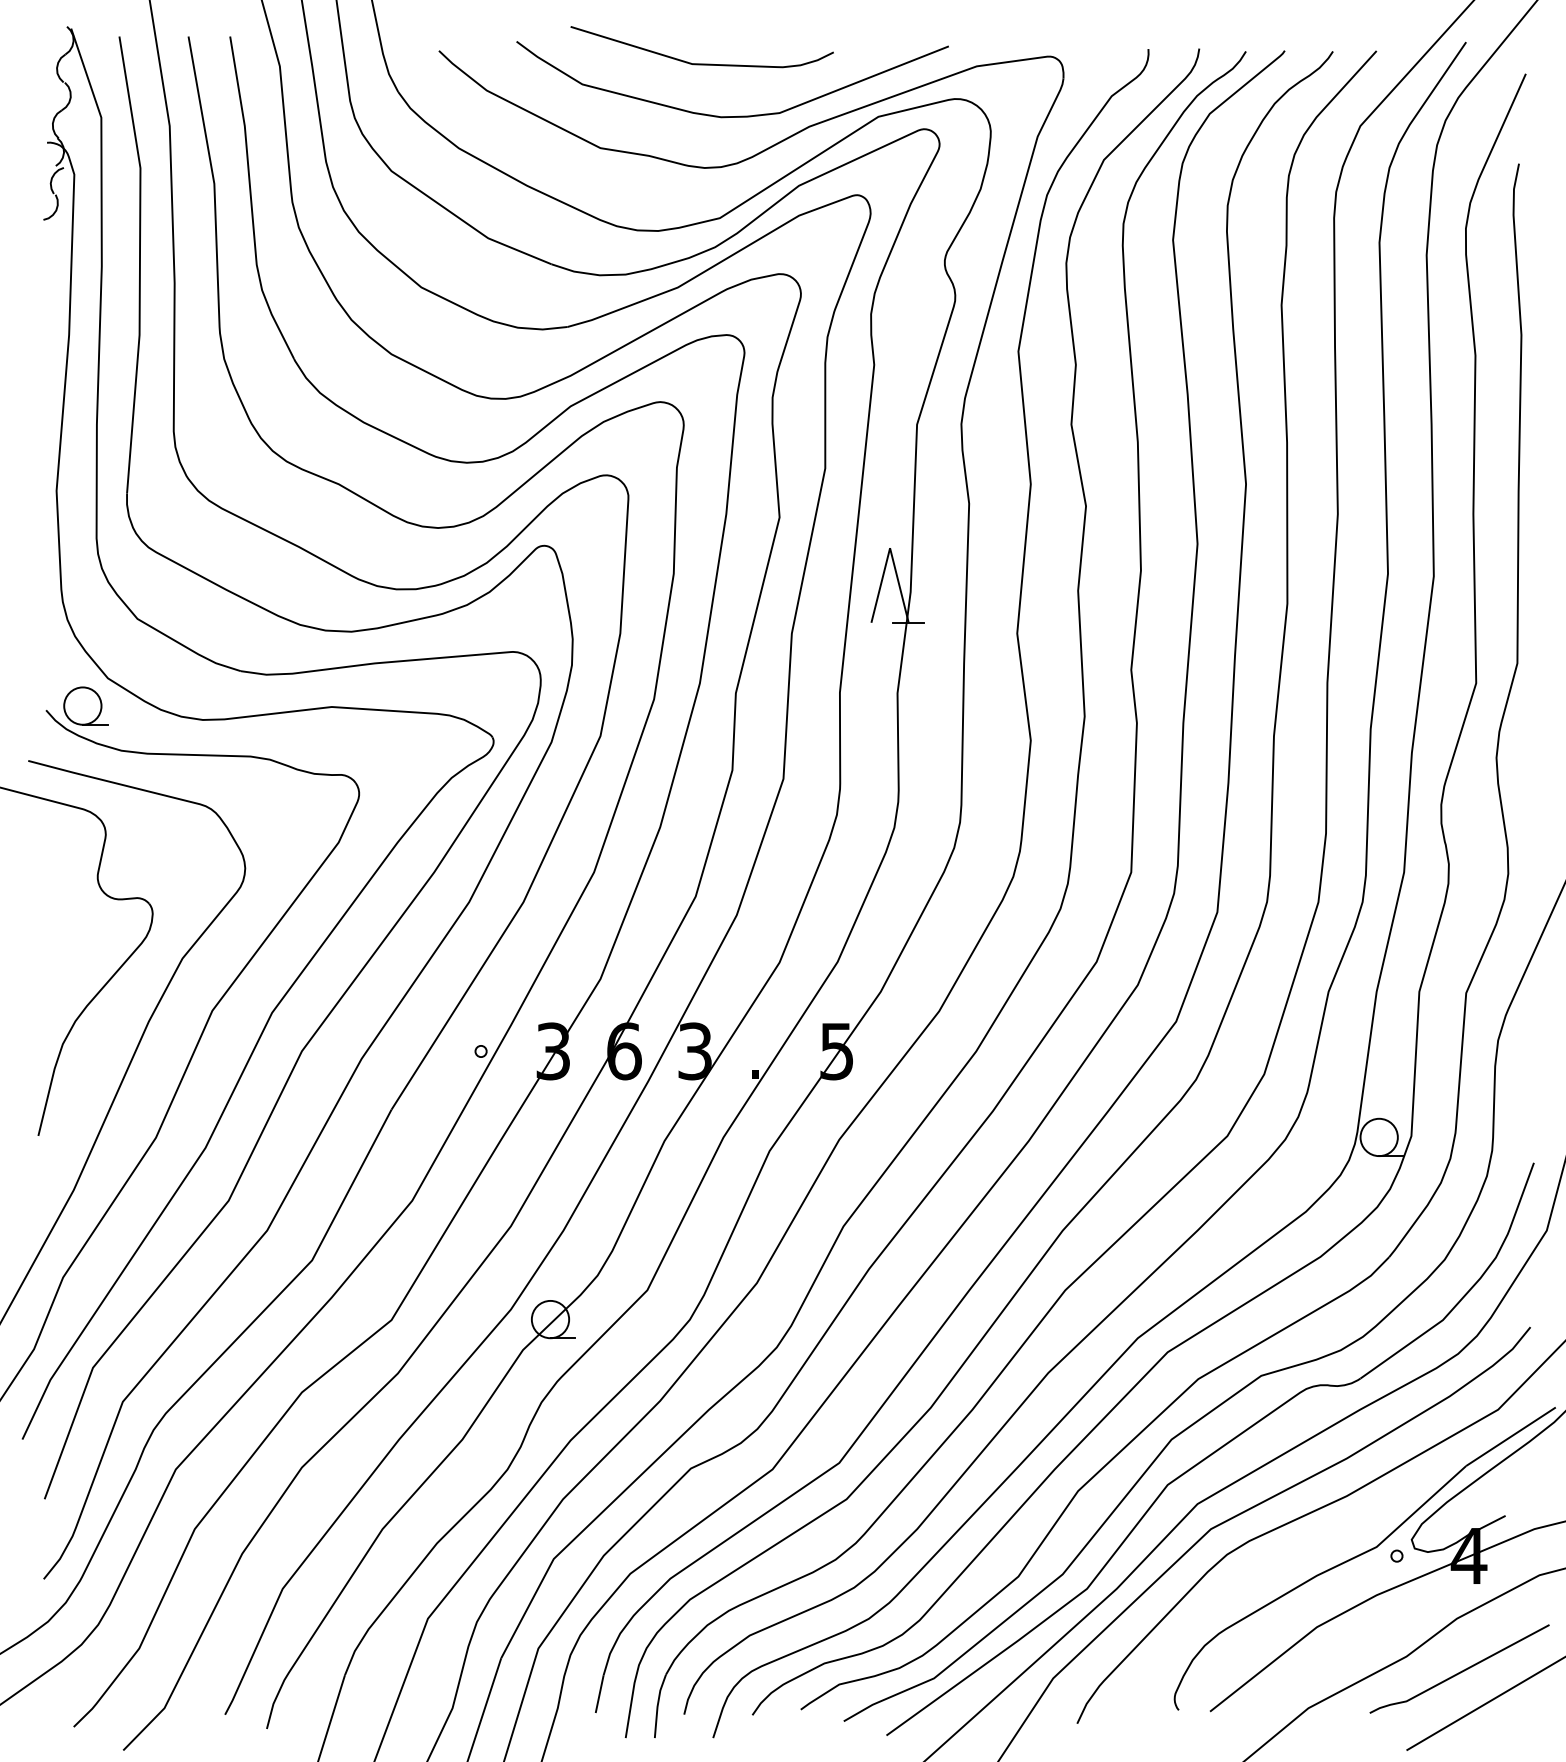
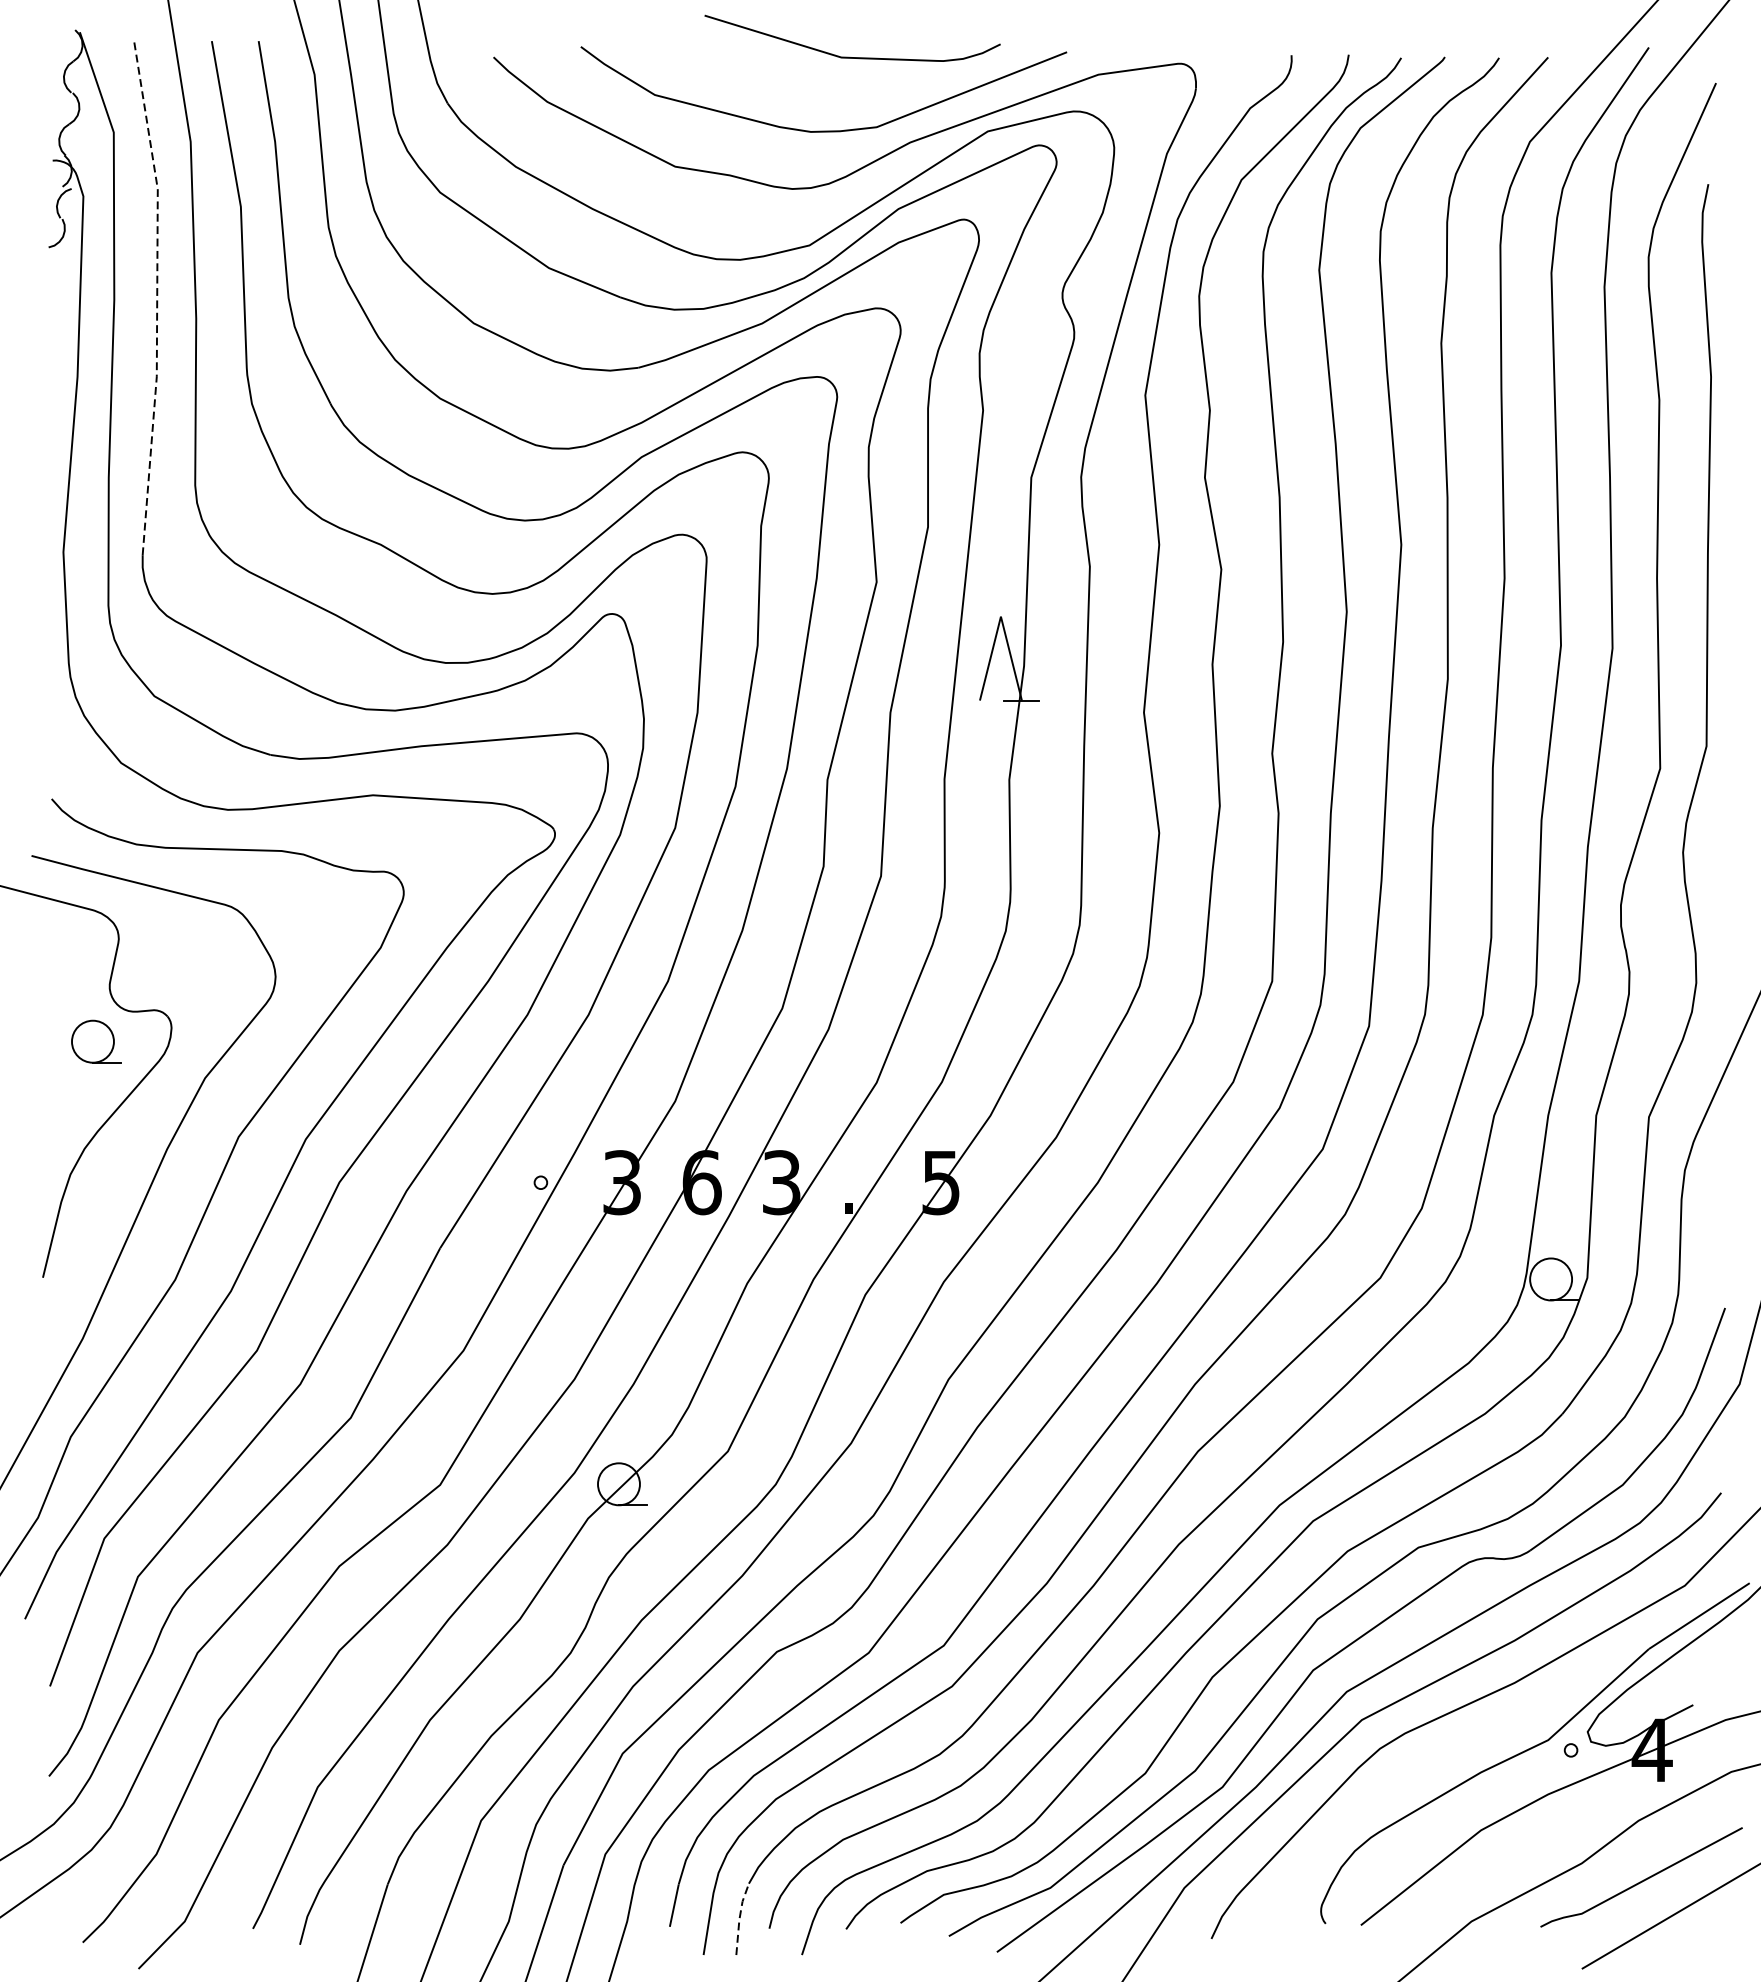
curve: (701, 63) -> (851, 56), moved
line: (139, 264) -> (156, 297), solid -> dashed
part: (85, 705) -> (95, 1041), moved
line: (657, 1705) -> (739, 1918), solid -> dashed

